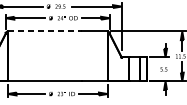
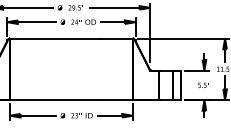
line: (44, 31) -> (55, 38), dashed -> solid

